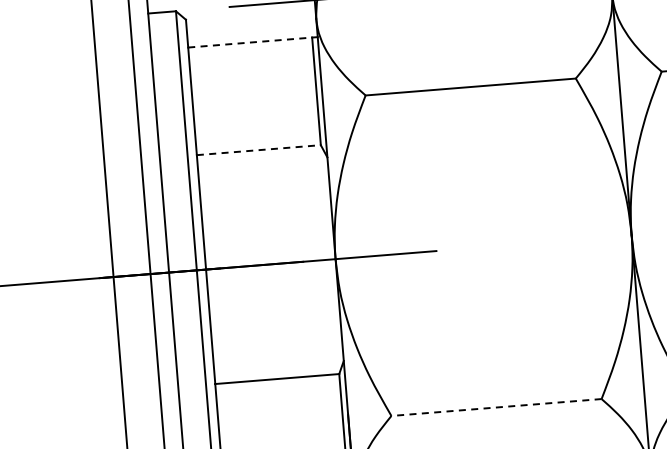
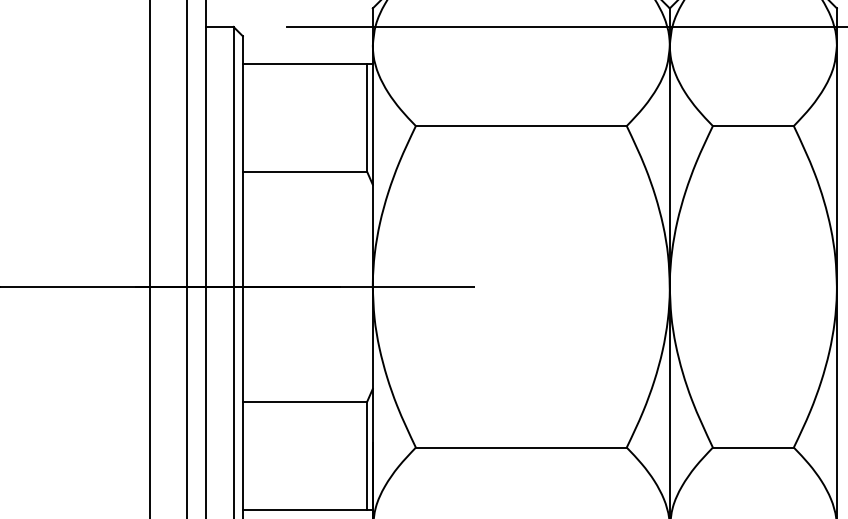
line: (250, 42) -> (305, 64), dashed -> solid
line: (259, 150) -> (305, 172), dashed -> solid
line: (495, 407) -> (520, 447), dashed -> solid

